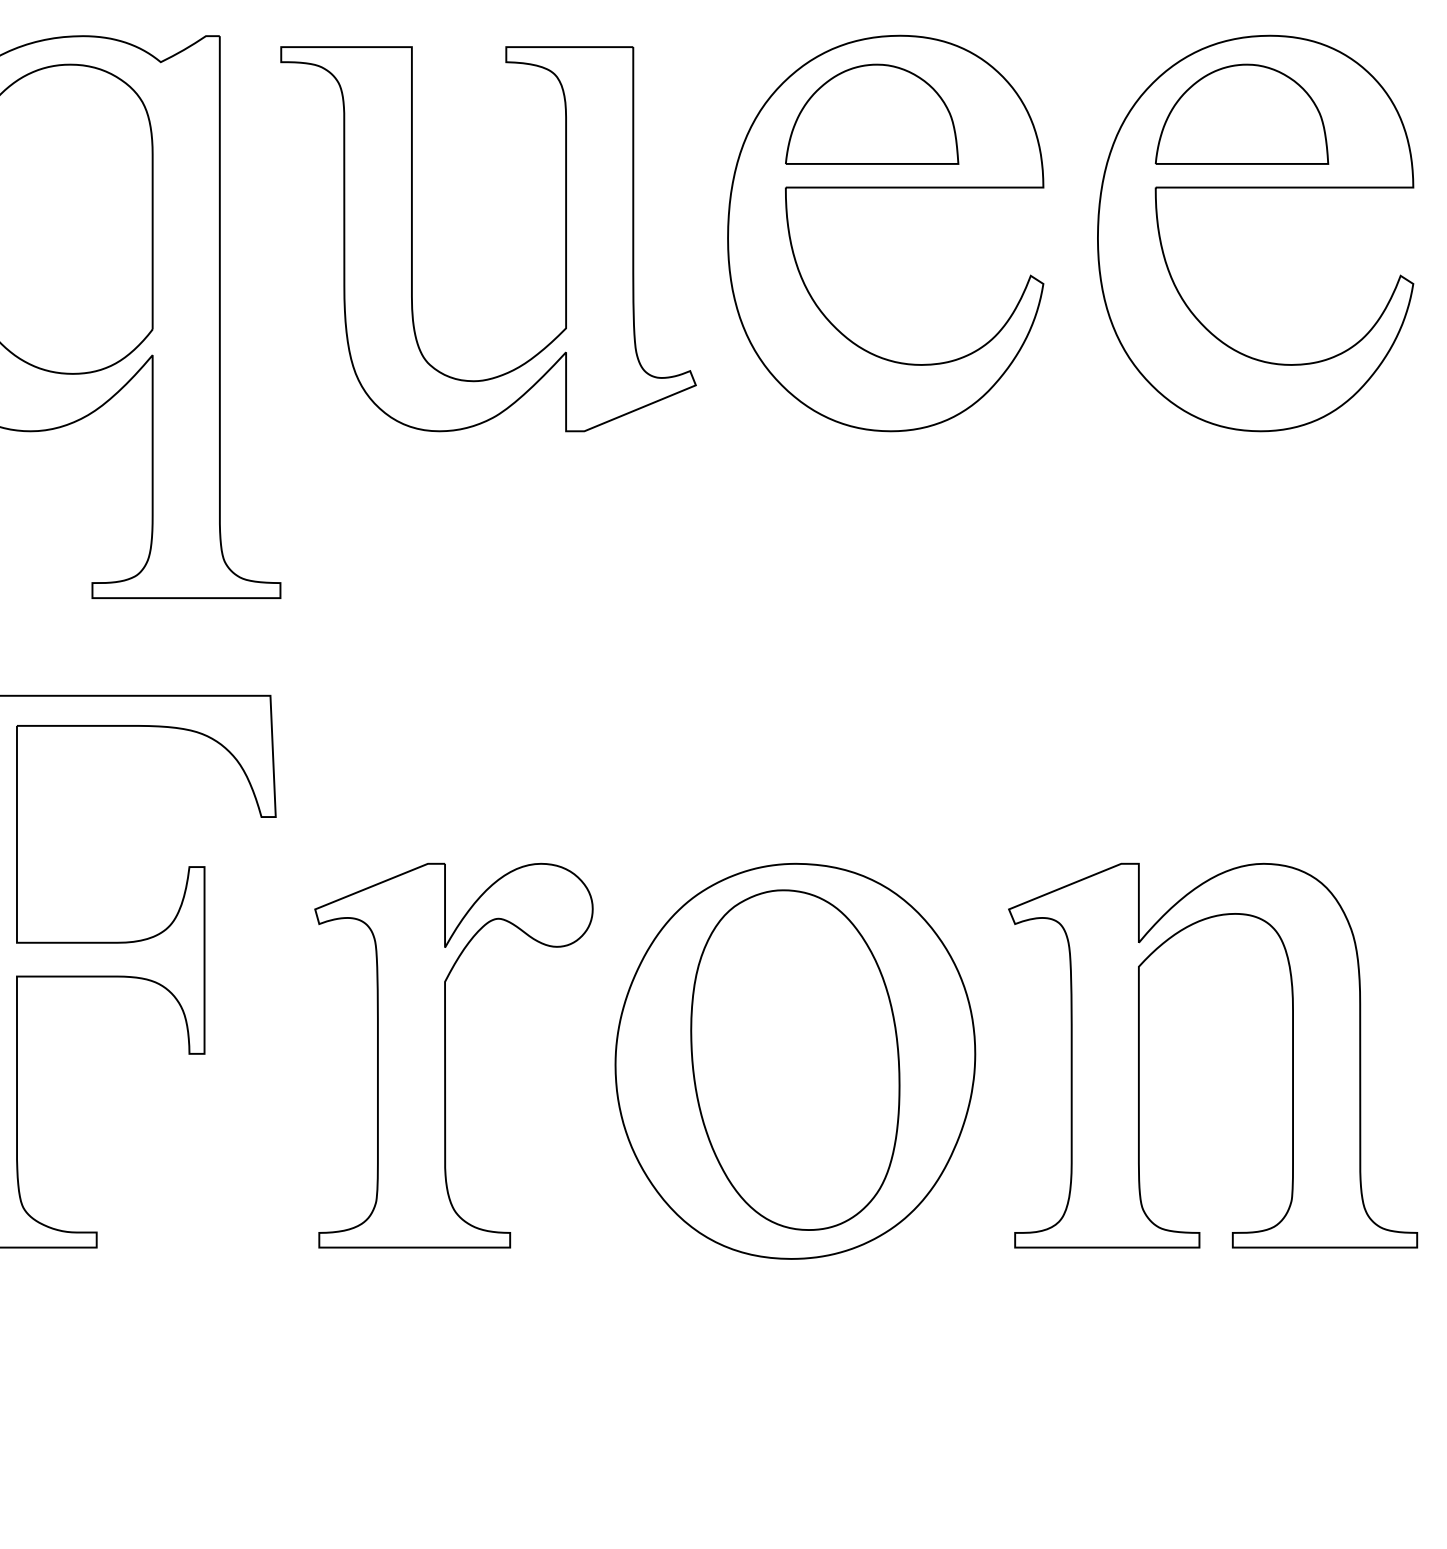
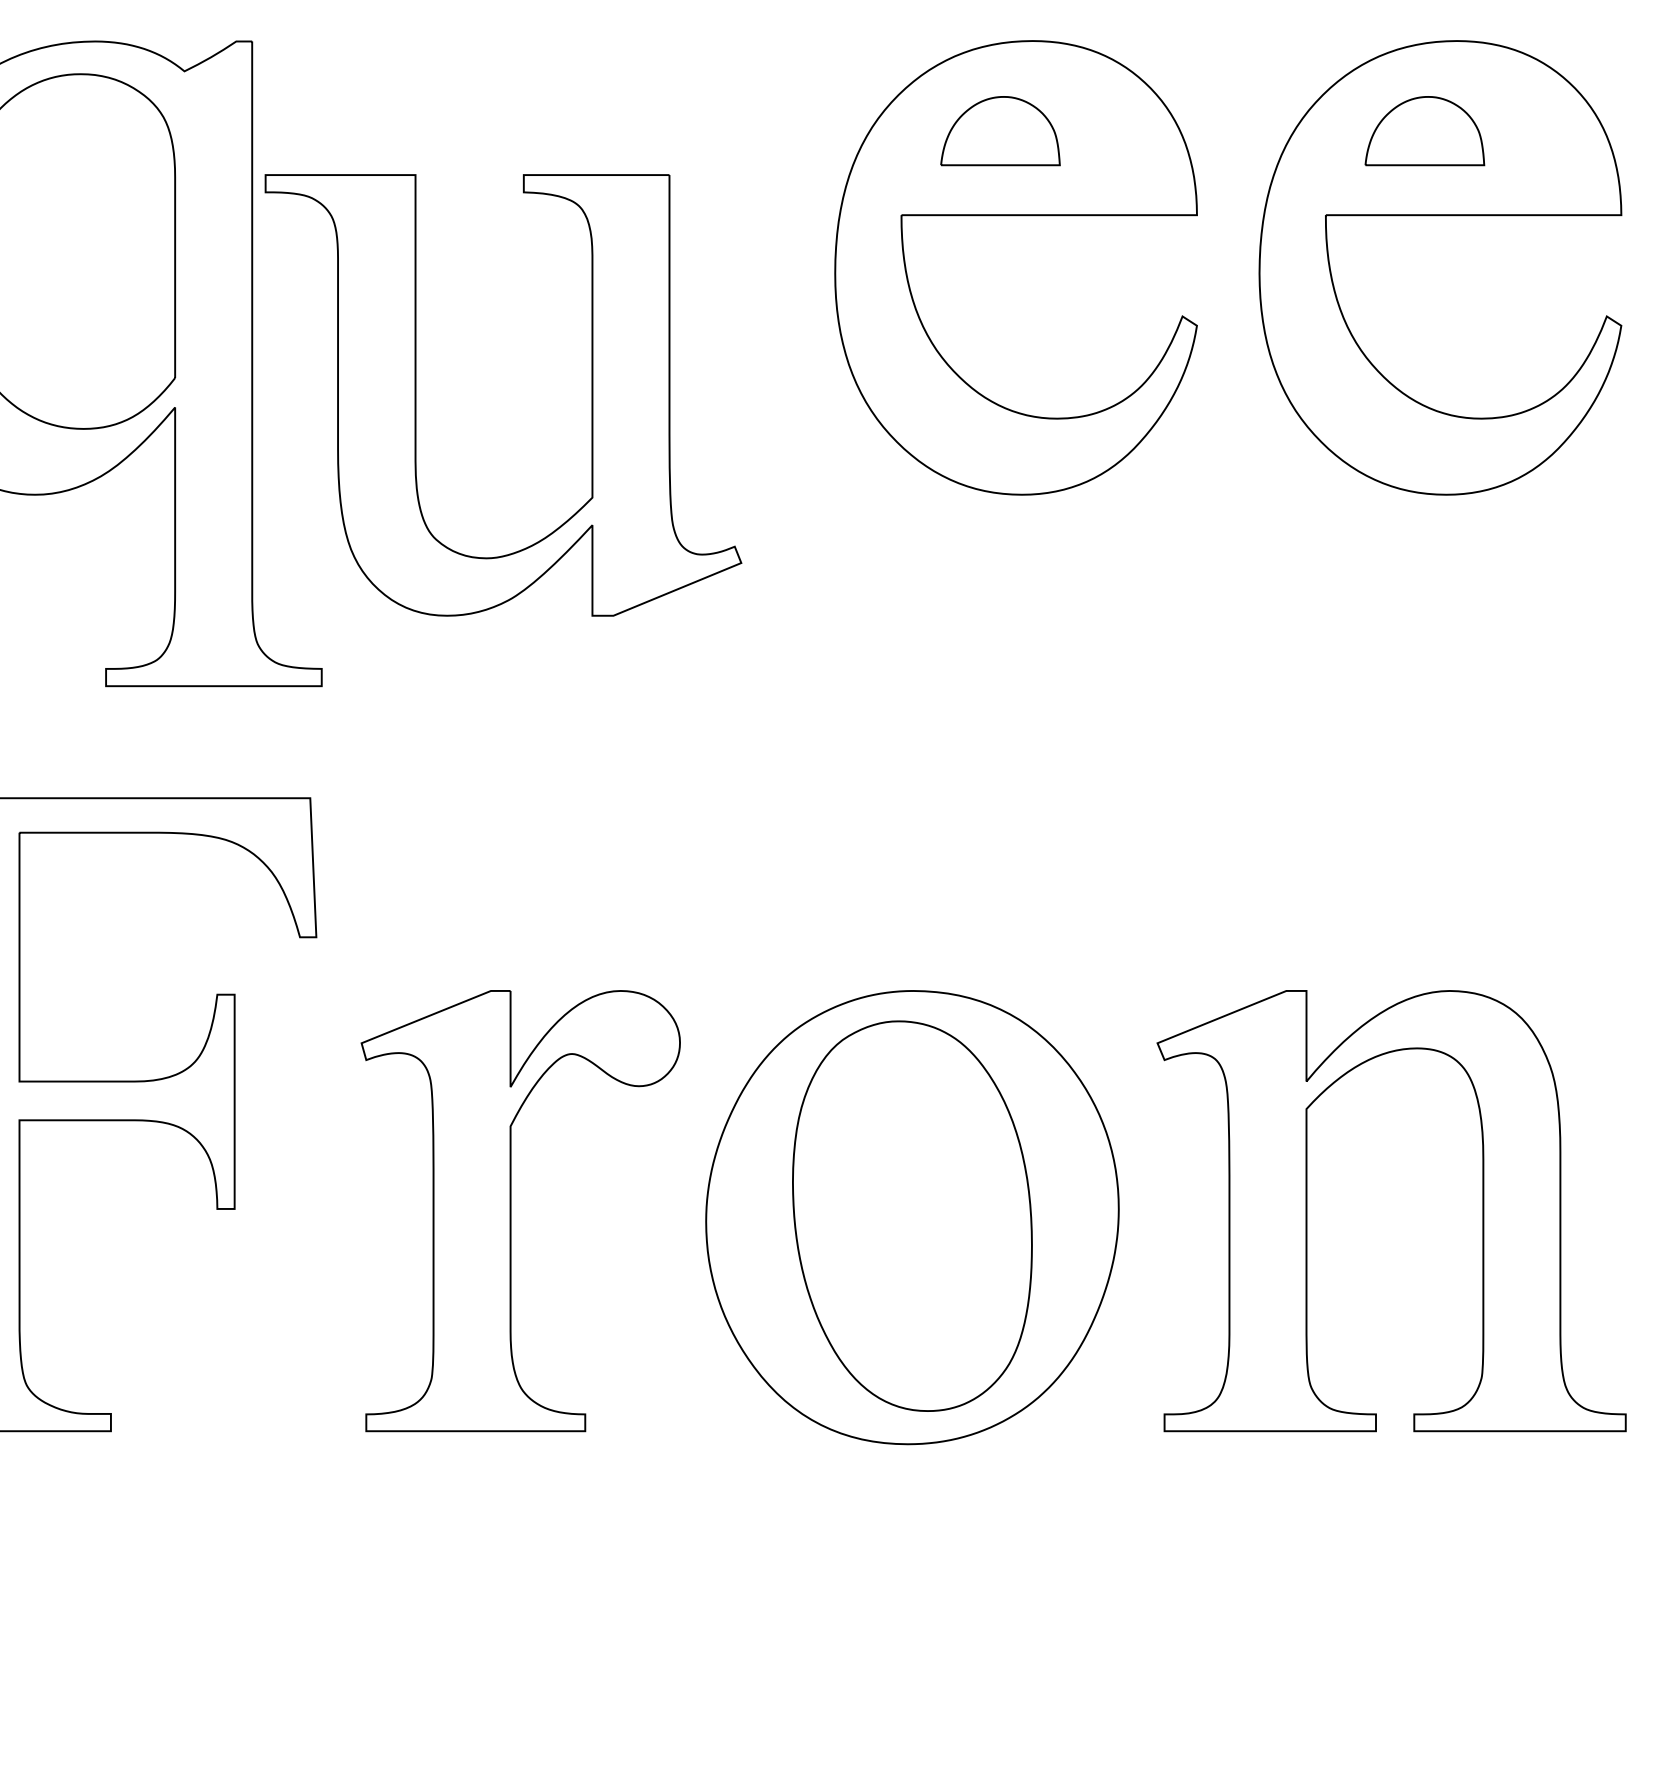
part: (872, 113) -> (1000, 130), size x0.6
part: (1241, 113) -> (1424, 130), size x0.6
part: (412, 239) -> (416, 395), moved

